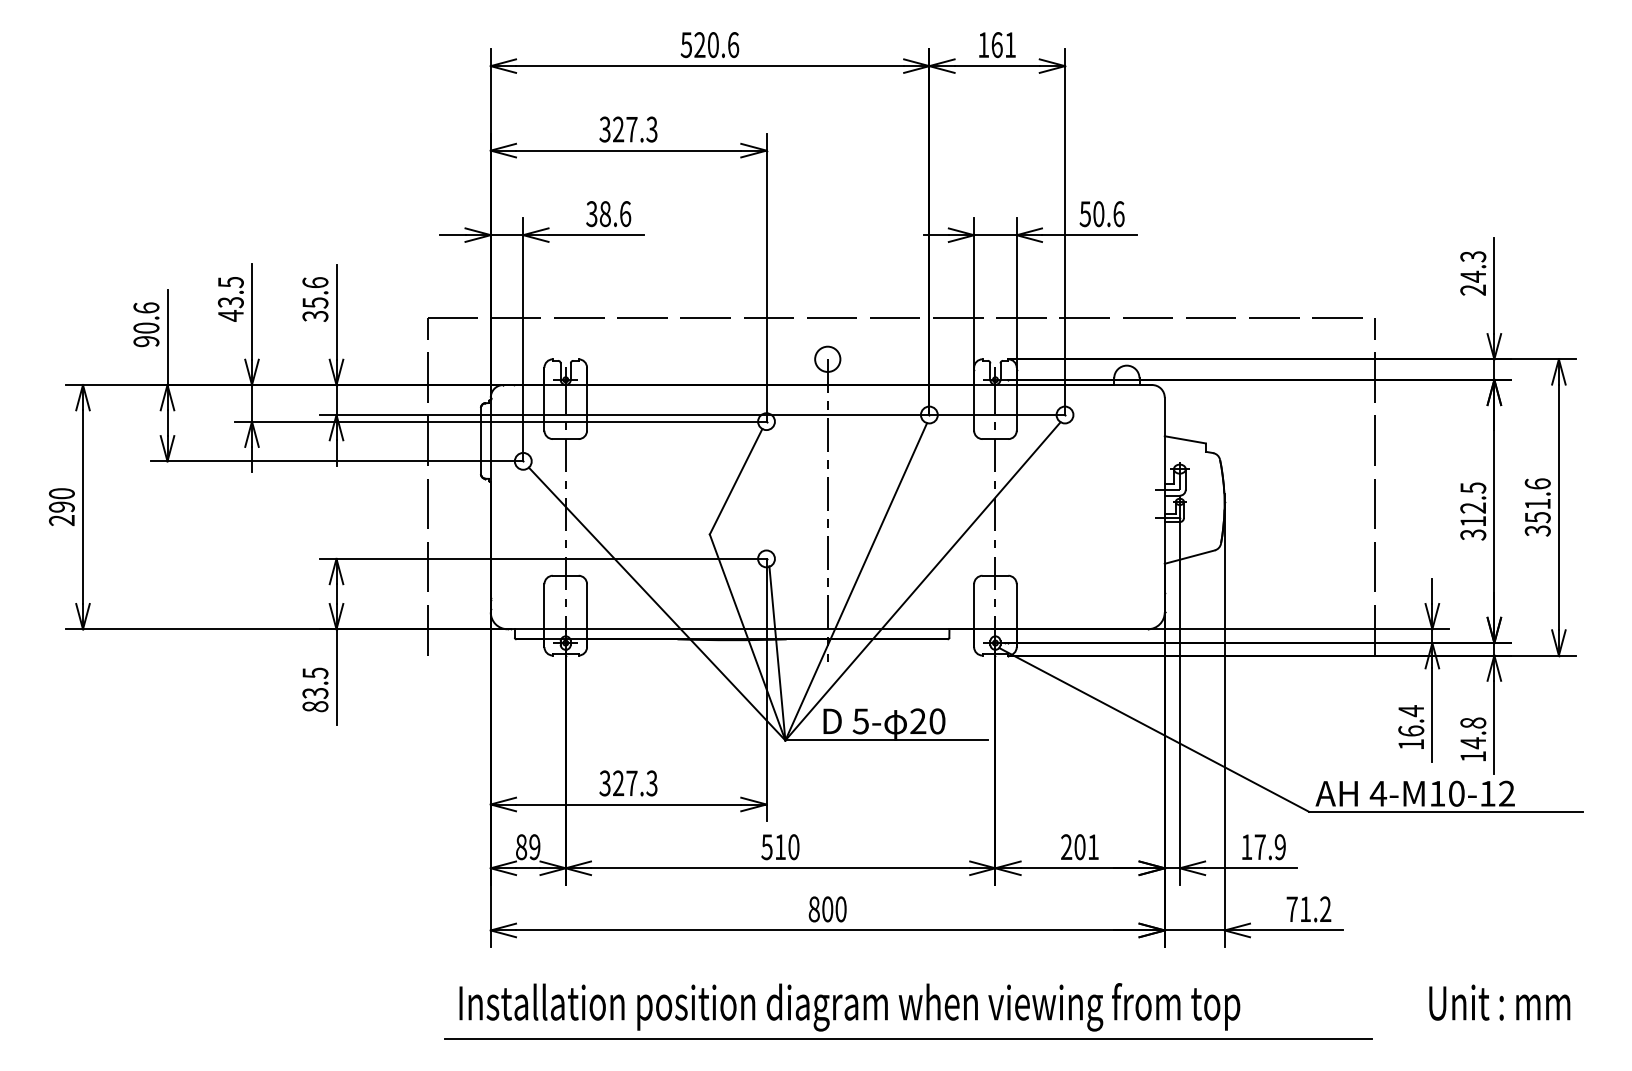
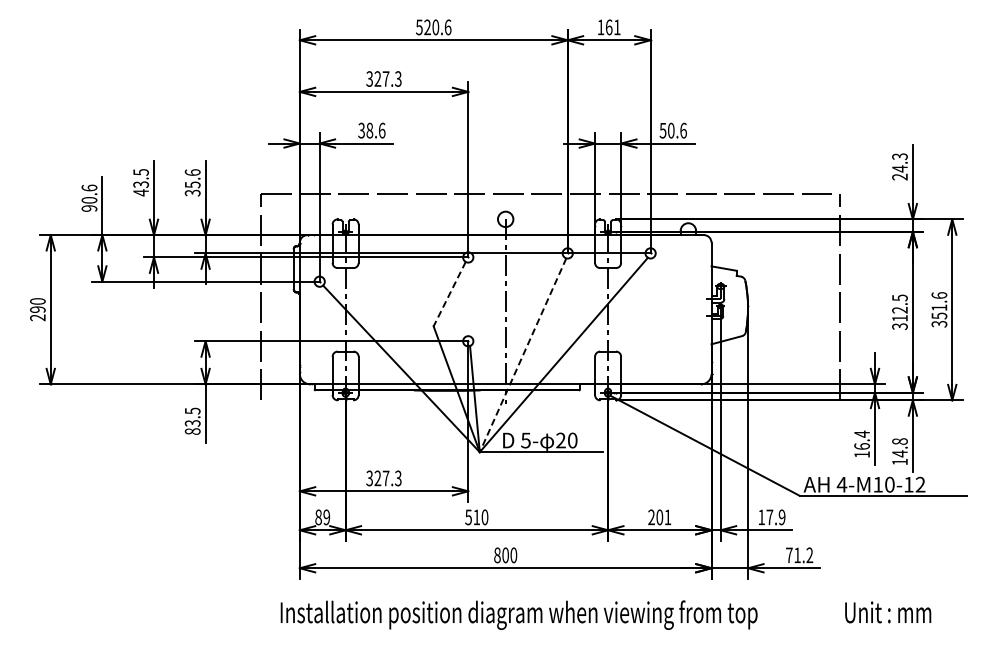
line: (735, 482) -> (449, 294), solid -> dashed
line: (855, 582) -> (522, 355), solid -> dashed
text: (1500, 1002) -> (888, 612), moved
line: (907, 1038) -> (554, 634), removed

